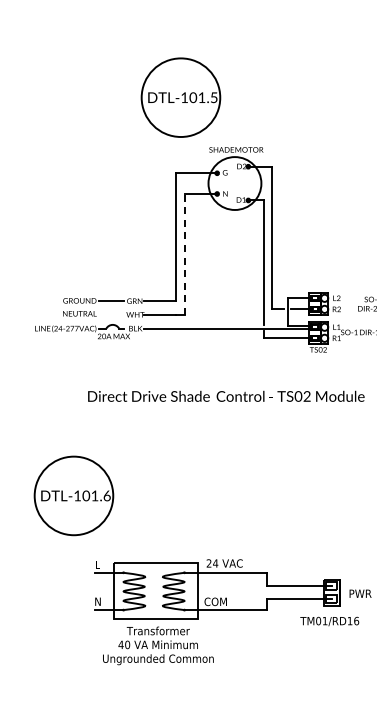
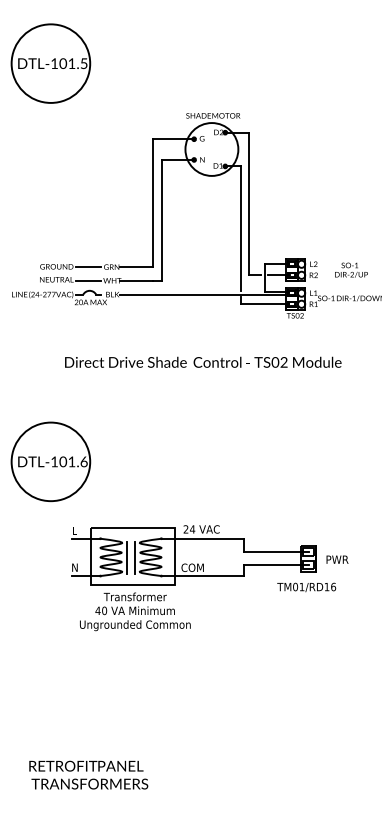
part: (180, 97) -> (50, 63), moved
line: (184, 253) -> (161, 219), dashed -> solid
line: (111, 314) -> (88, 280), added
line: (150, 592) -> (127, 558), added
line: (158, 592) -> (135, 558), added

